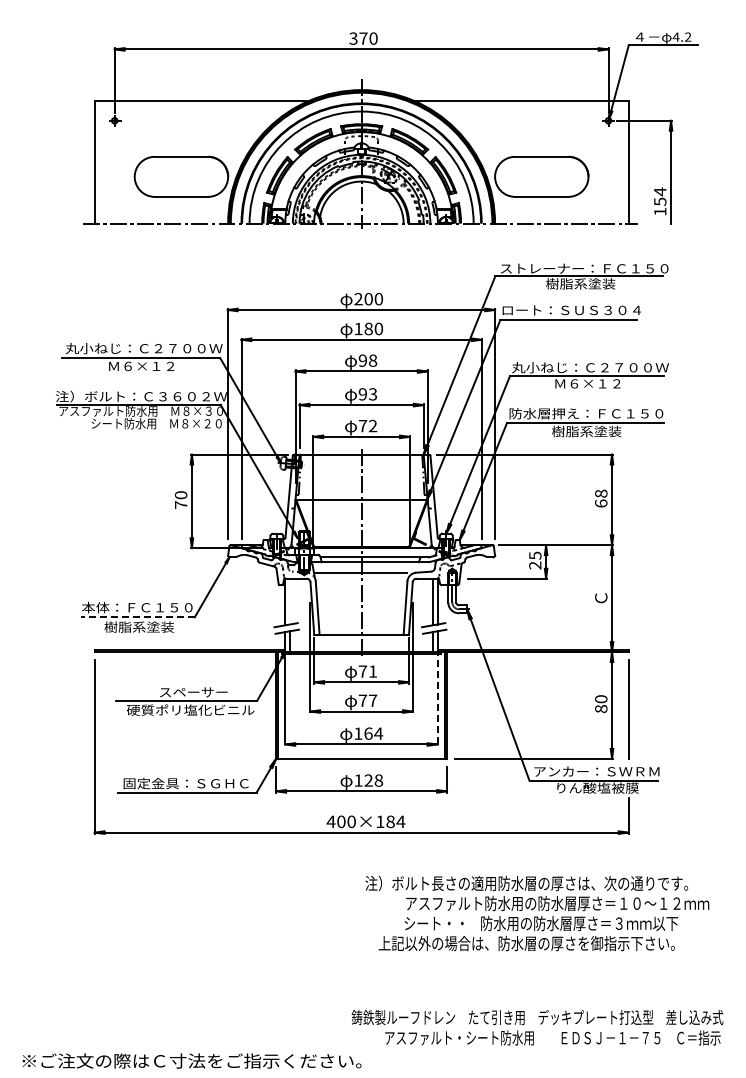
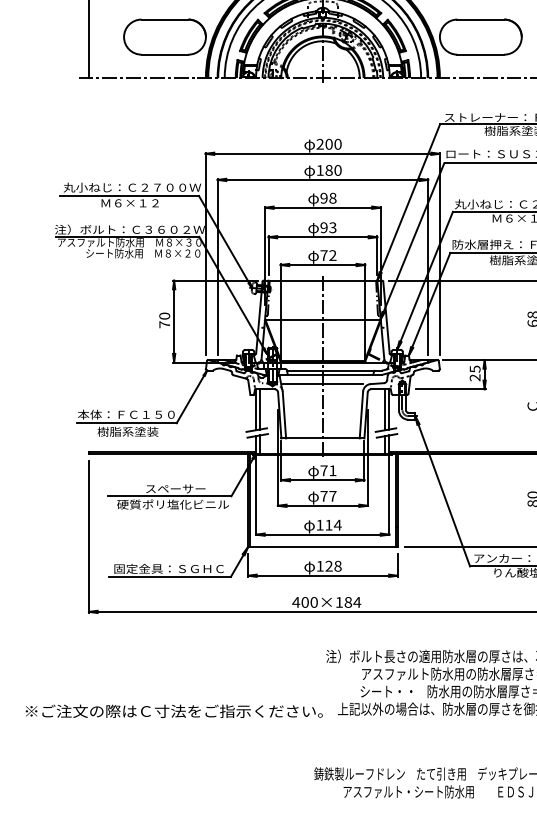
line: (290, 601) -> (260, 409), added
line: (137, 617) -> (126, 423), dashed -> solid
line: (437, 699) -> (389, 495), dashed -> solid
text: (368, 733) -> (328, 525), 164 -> 114
text: (191, 1060) -> (173, 710), moved

